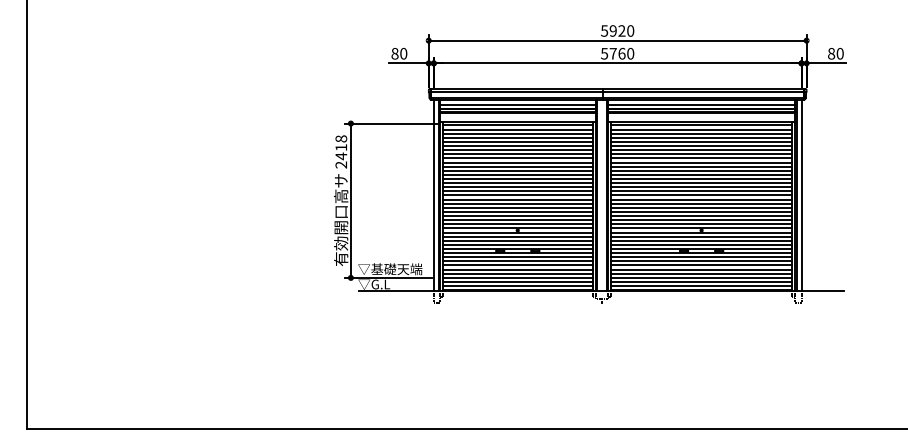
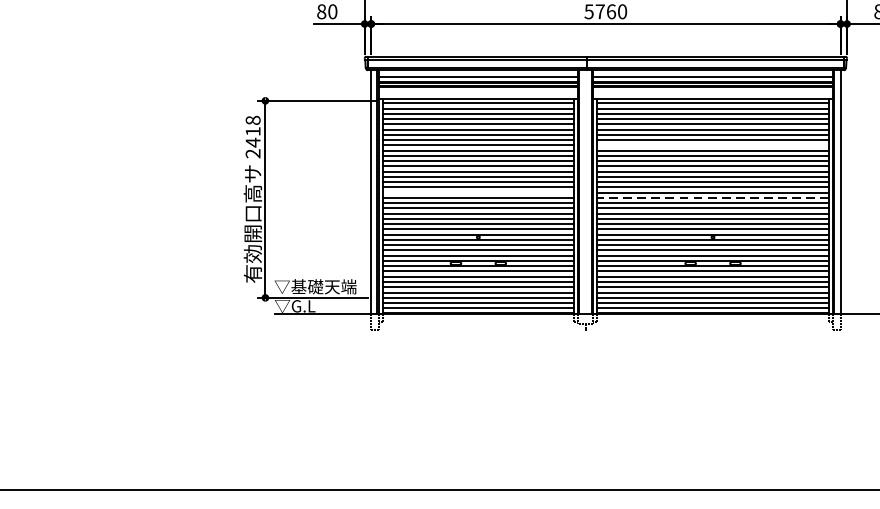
line: (701, 158) -> (712, 145), removed
line: (517, 195) -> (478, 192), removed
line: (701, 199) -> (712, 197), solid -> dashed

